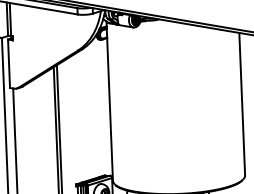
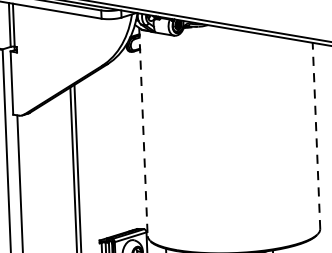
line: (109, 101) -> (143, 132), solid -> dashed
line: (242, 103) -> (316, 134), solid -> dashed

